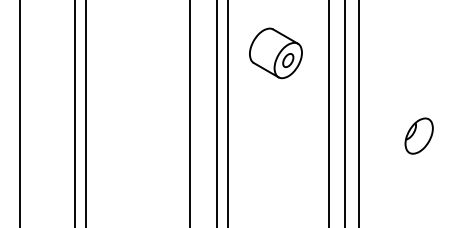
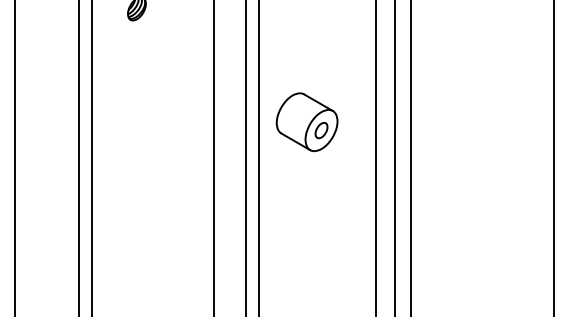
part: (275, 53) -> (306, 122), moved
part: (419, 135) -> (481, 207), removed

